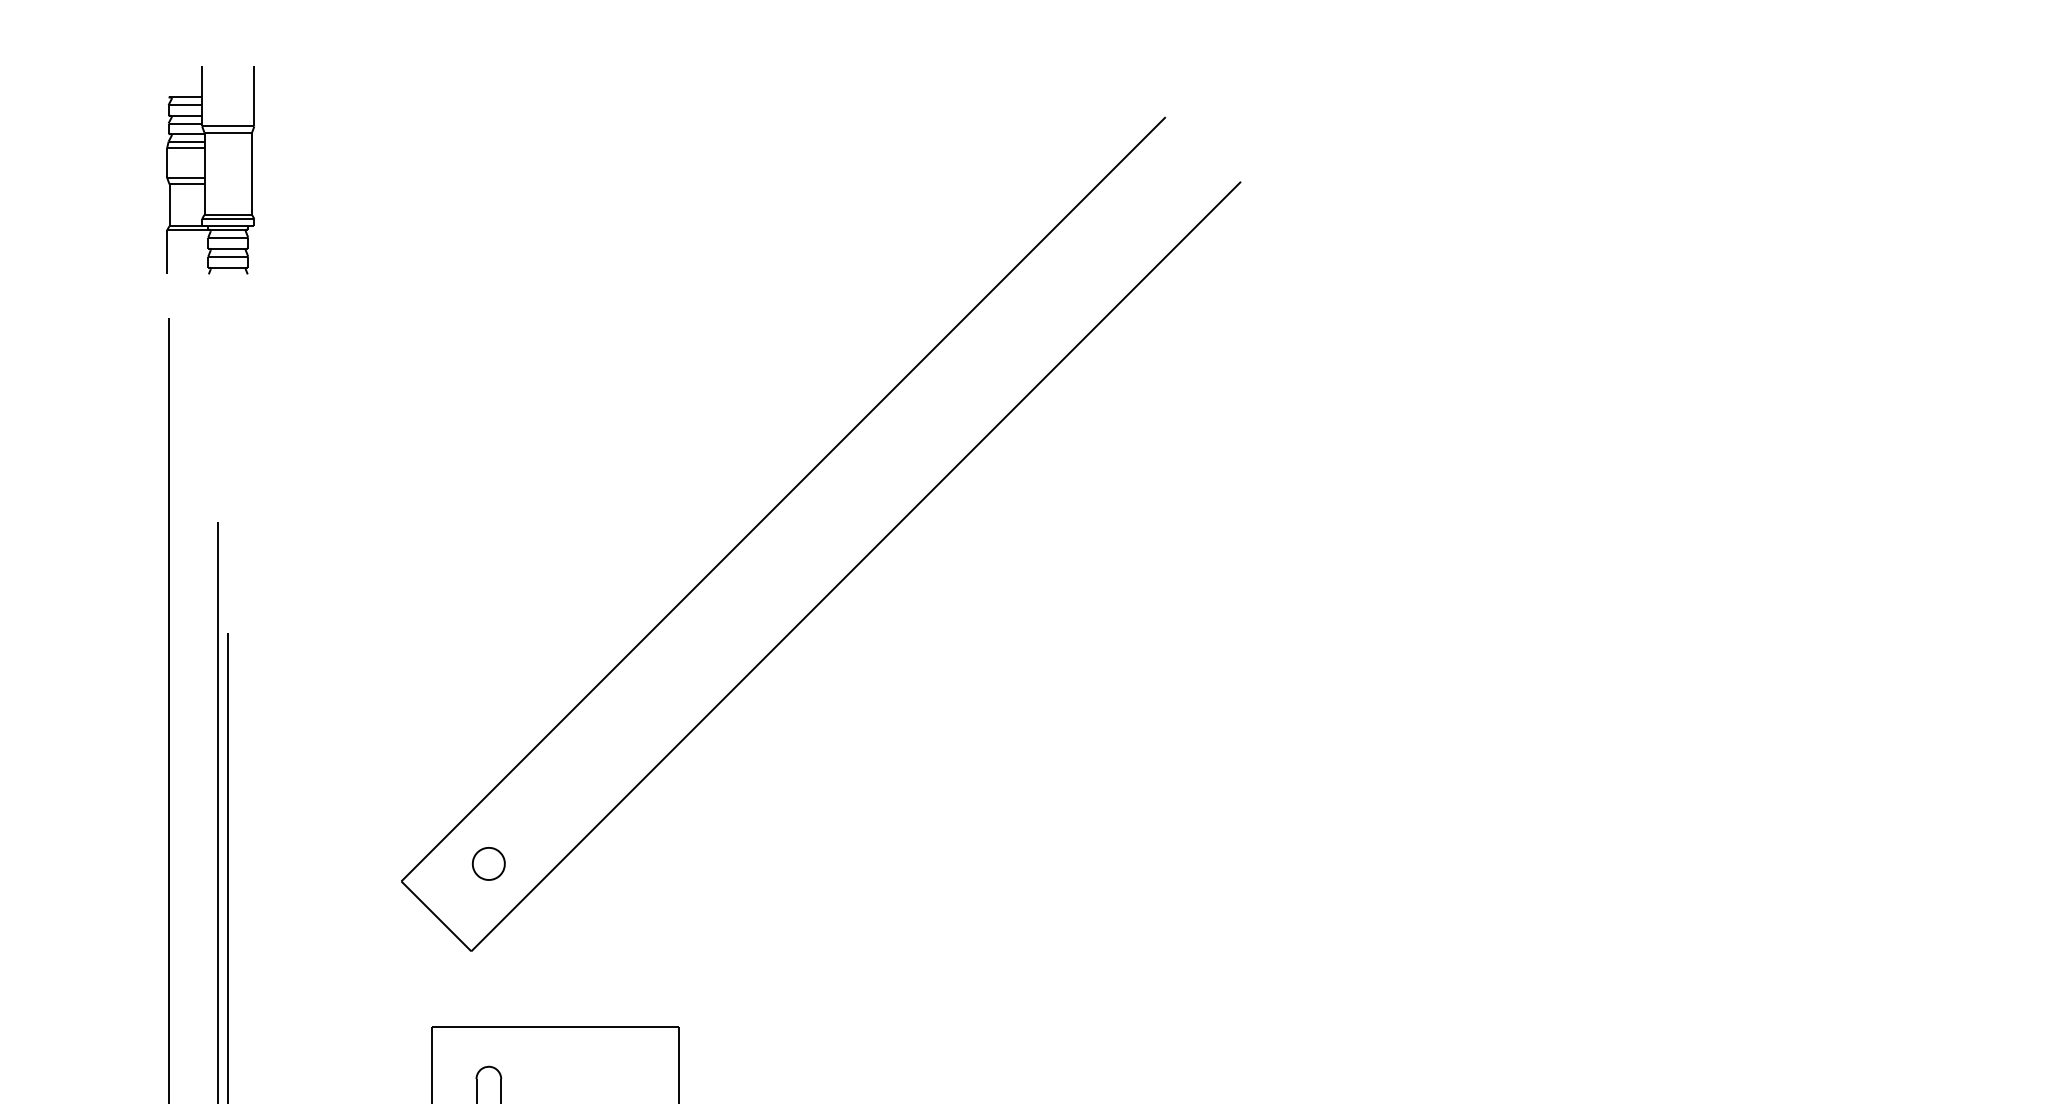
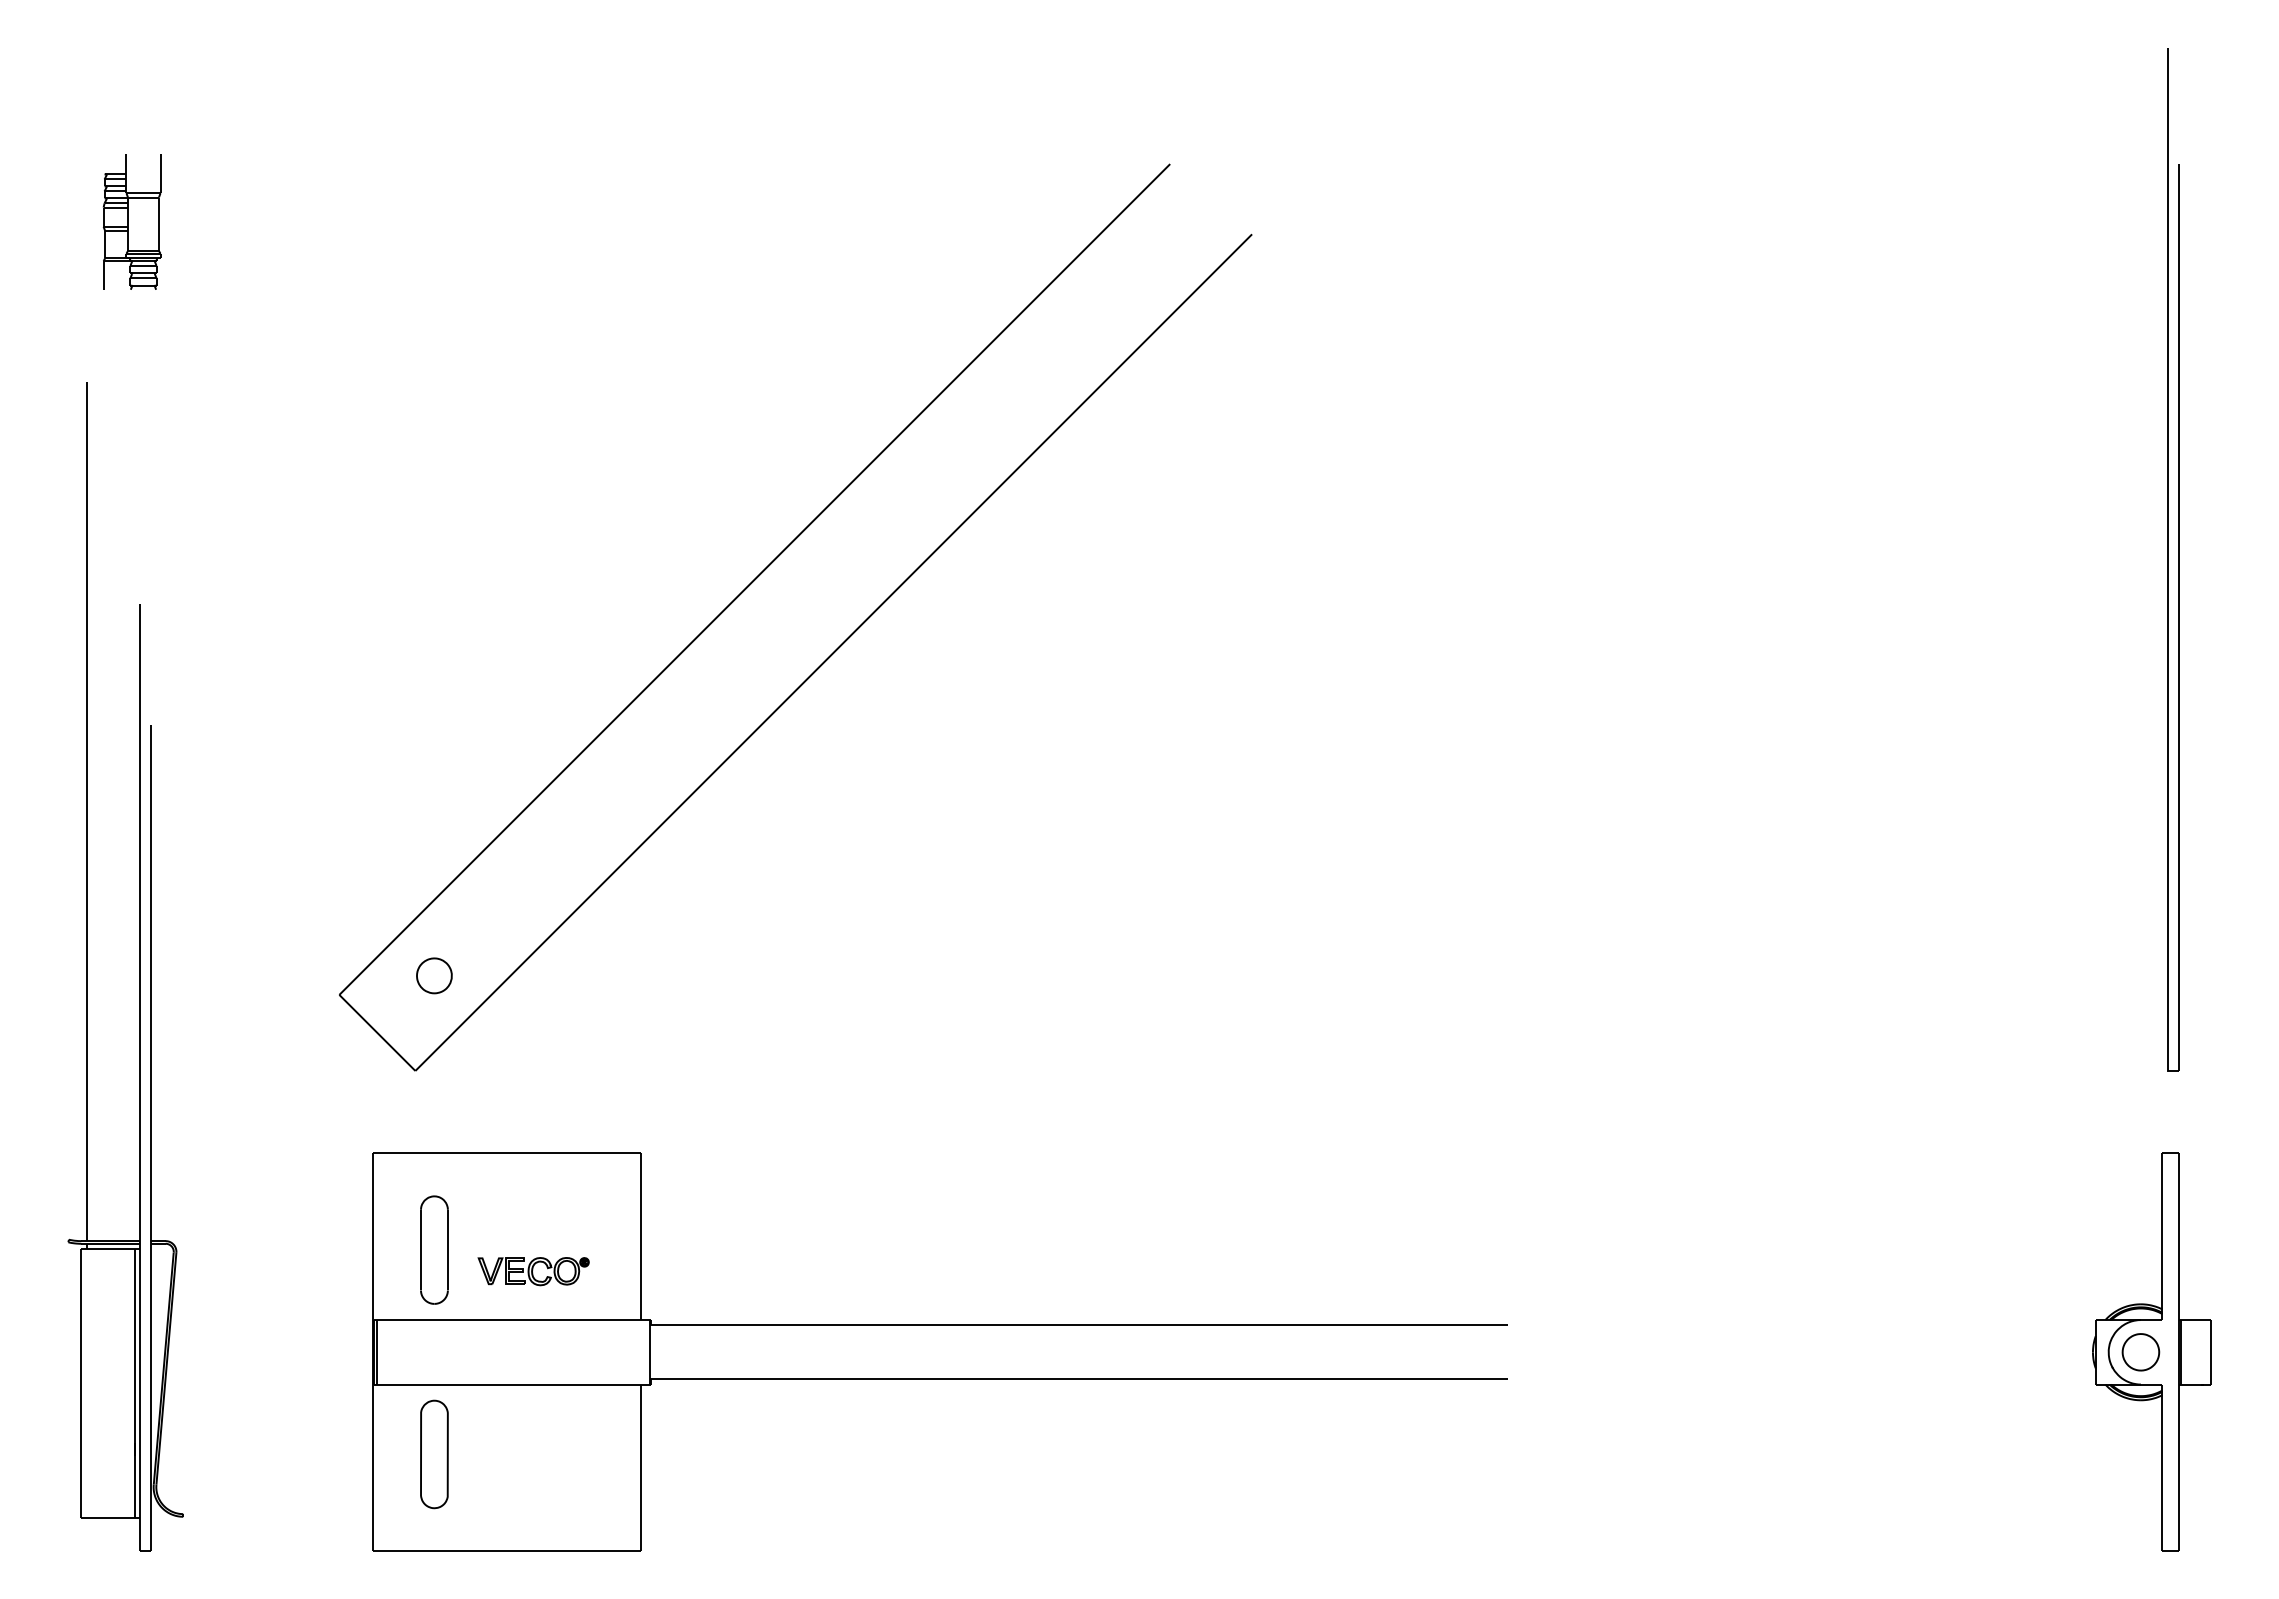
part: (210, 169) -> (131, 221), size x0.6

